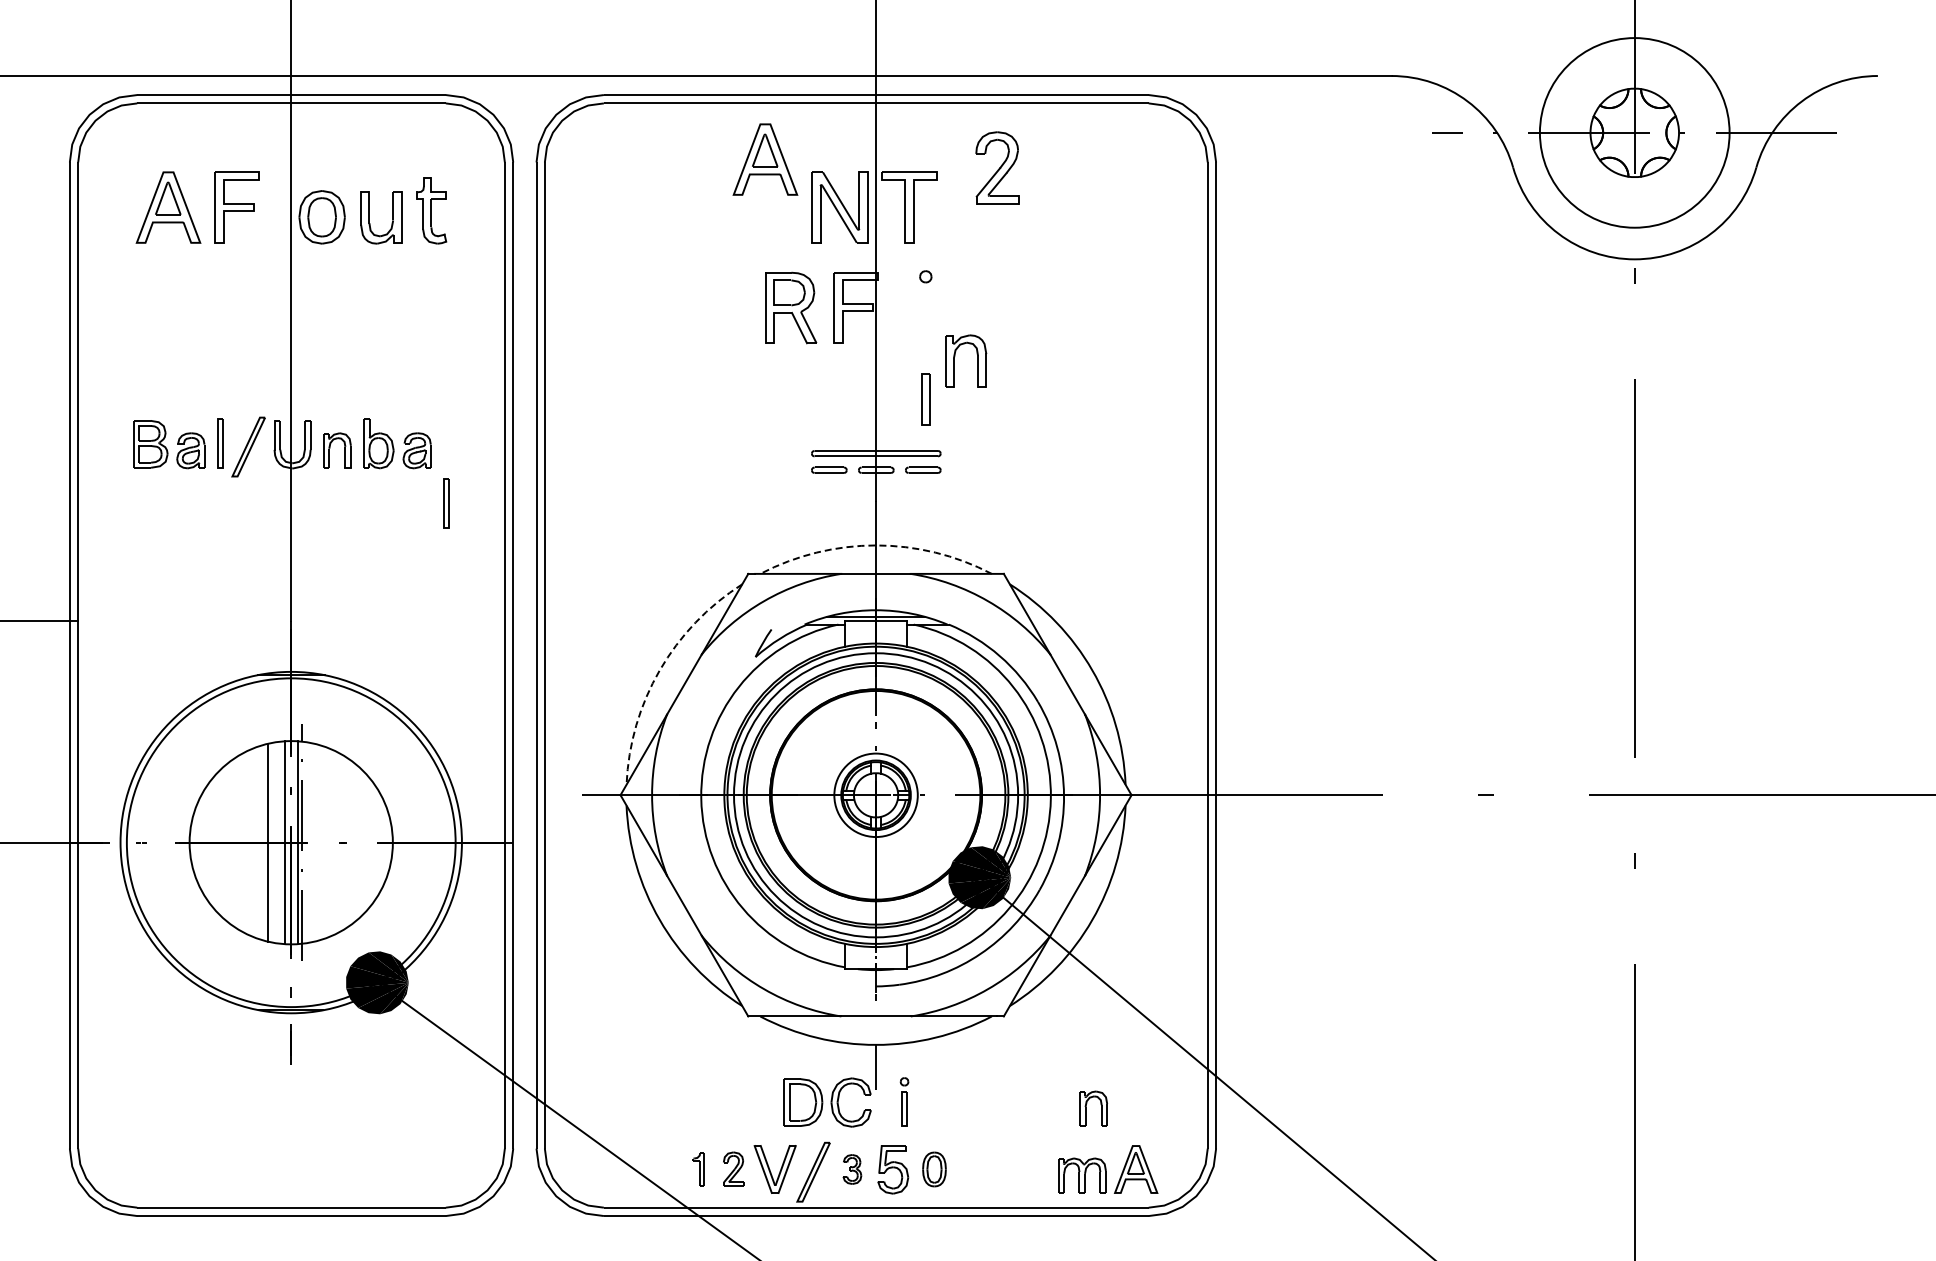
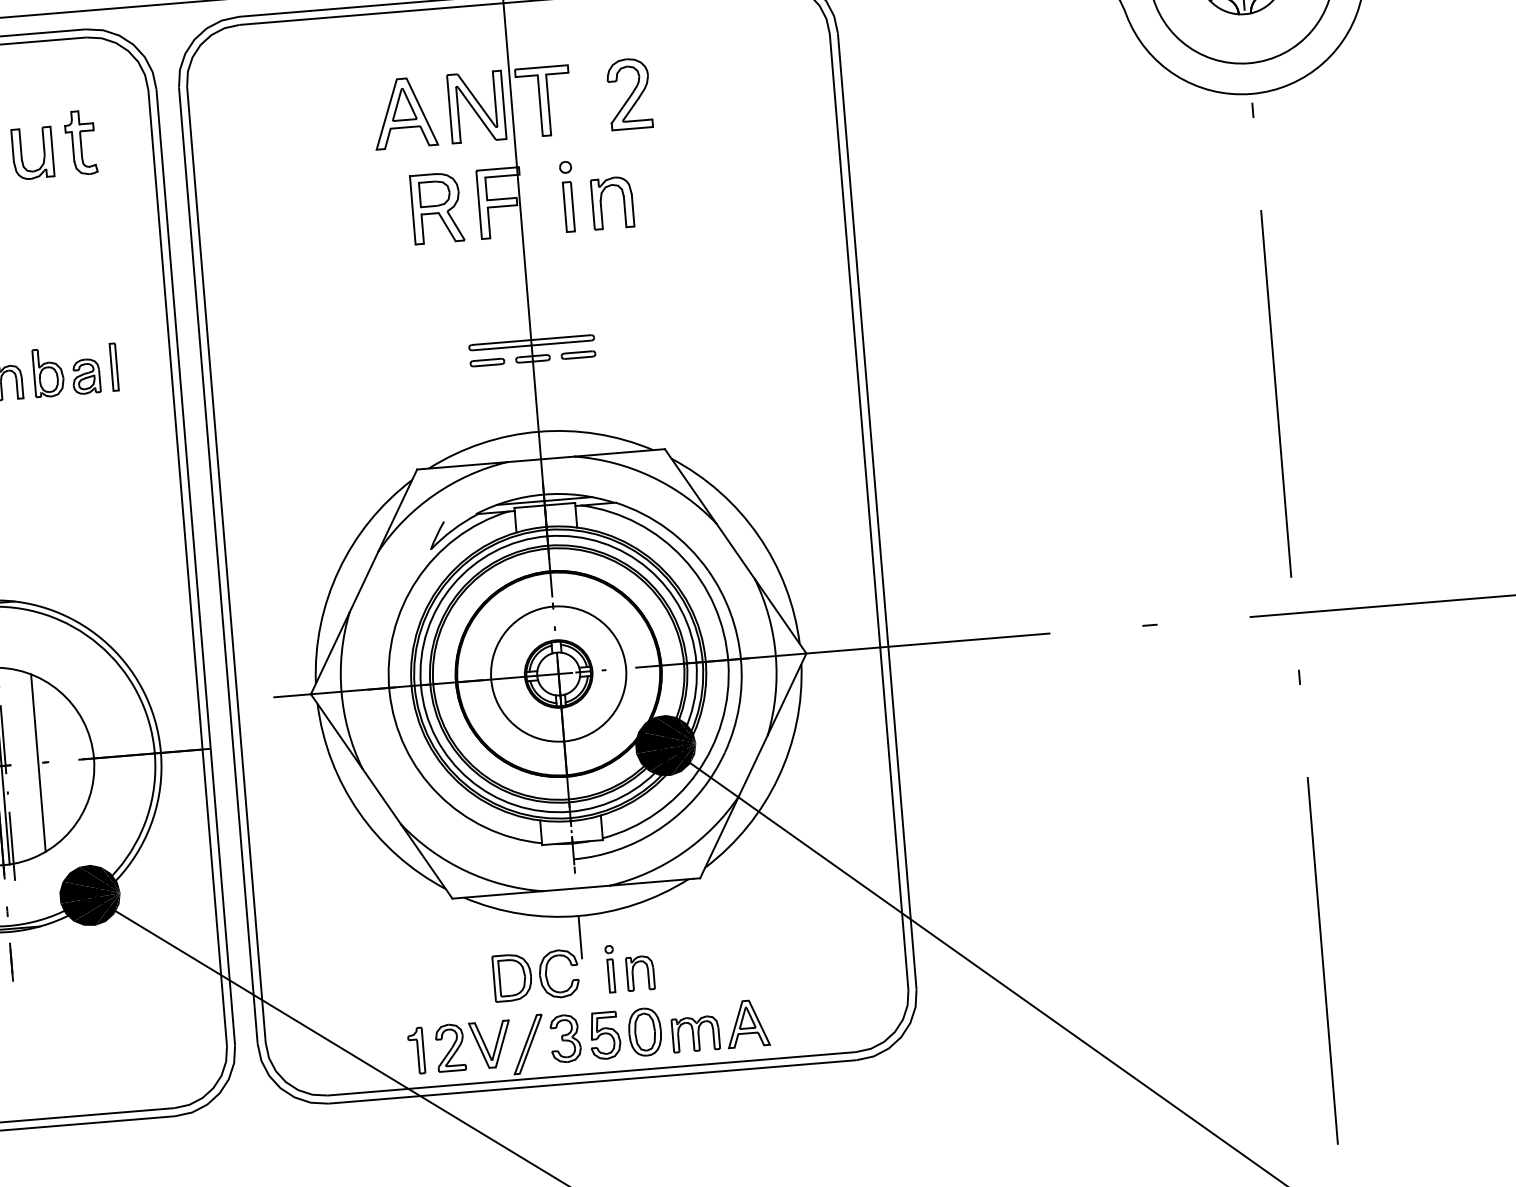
part: (765, 159) -> (404, 112), moved
part: (997, 167) -> (629, 93), moved
part: (977, 360) -> (623, 201), moved
part: (925, 399) -> (568, 206), moved
part: (446, 503) -> (114, 367), moved
arc: (876, 545) -> (539, 431), dashed -> solid
arc: (659, 670) -> (338, 570), dashed -> solid
circle: (875, 794) -> (558, 673), size x1.67
line: (335, 842) -> (38, 762), added
part: (1086, 1108) -> (633, 973), moved
part: (733, 1168) -> (450, 1047), size x1.43
part: (698, 1169) -> (416, 1050), size x1.43
part: (852, 1169) -> (565, 1038), size x1.67
part: (934, 1169) -> (645, 1032), size x1.43
part: (1108, 1169) -> (720, 1025), moved

